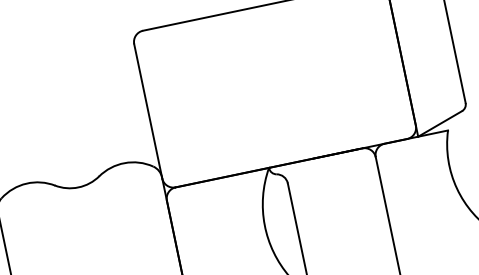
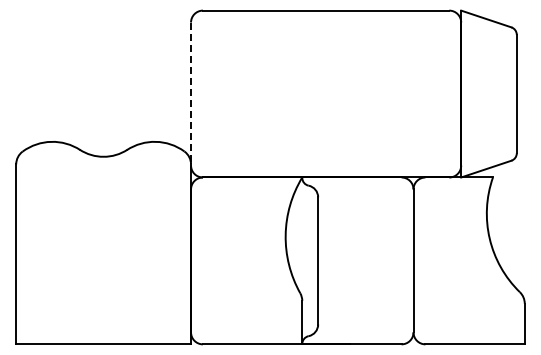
line: (148, 111) -> (191, 94), solid -> dashed

